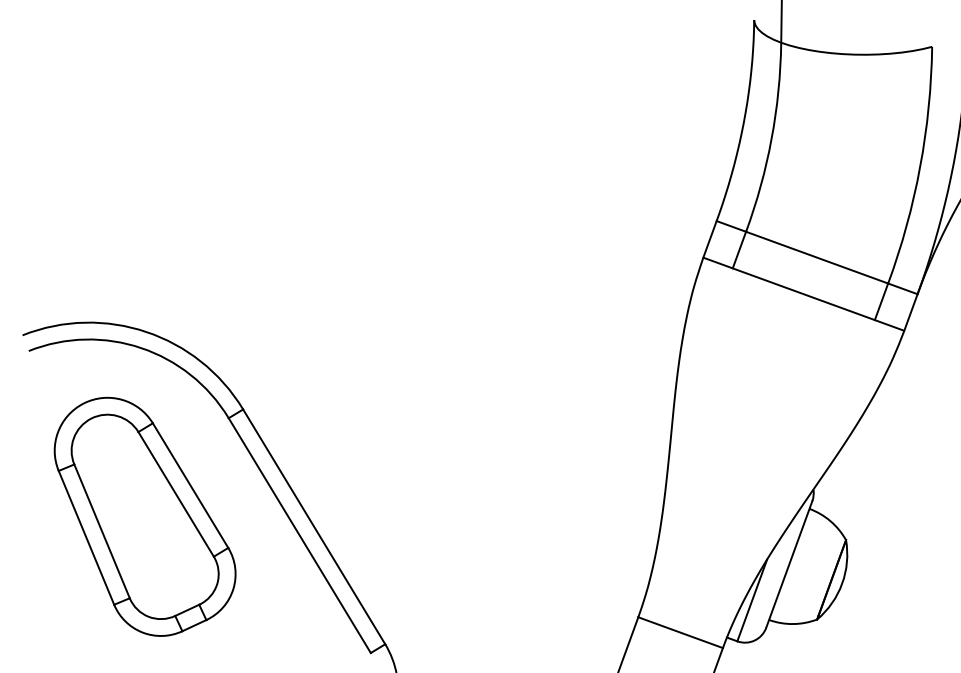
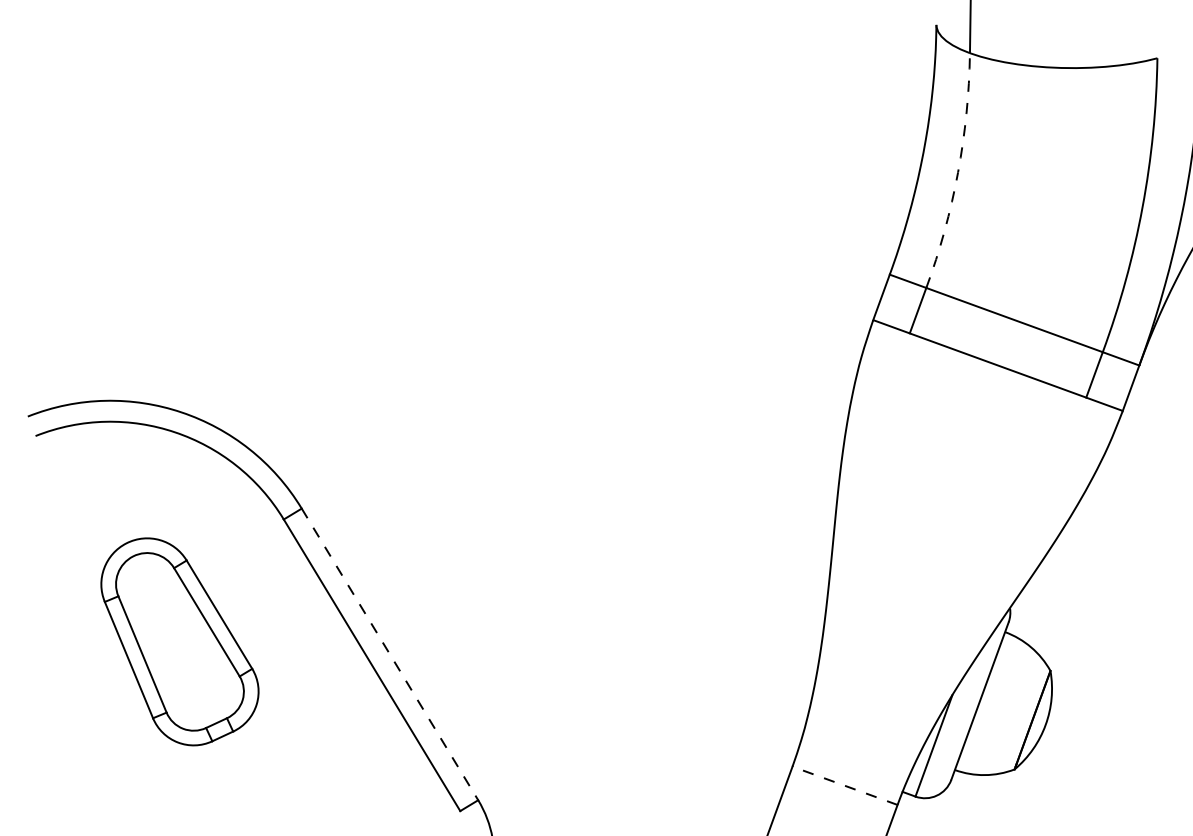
arc: (771, 138) -> (957, 172), solid -> dashed
part: (144, 516) -> (179, 641), size x0.7
line: (314, 527) -> (390, 655), solid -> dashed
line: (680, 632) -> (844, 785), solid -> dashed

